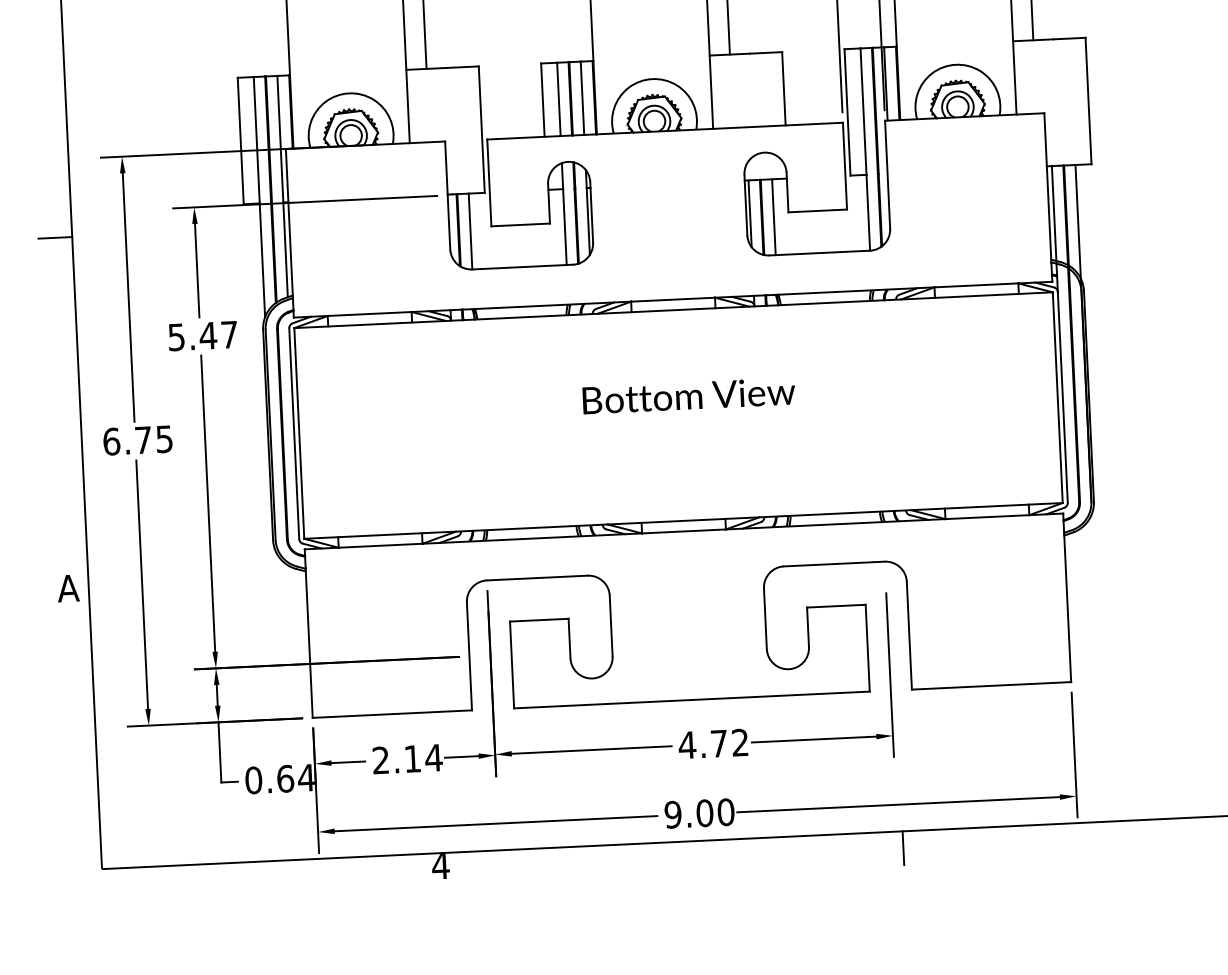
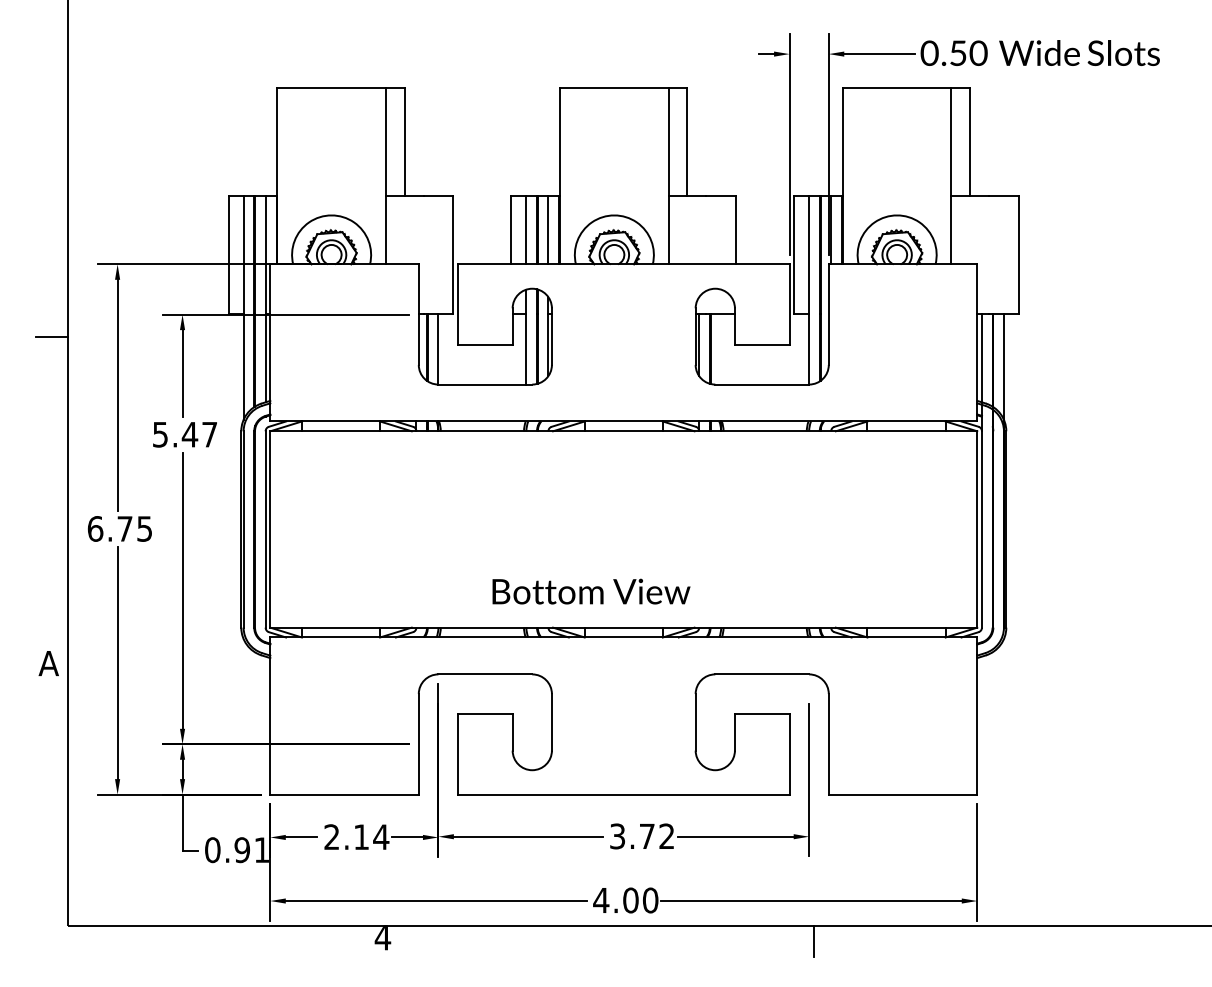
line: (774, 216) -> (721, 348), removed
text: (689, 395) -> (591, 591), moved
text: (687, 745) -> (617, 836), 4.72 -> 3.72
text: (295, 778) -> (251, 850), 0.64 -> 0.91
text: (673, 814) -> (601, 900), 9.00 -> 4.00

